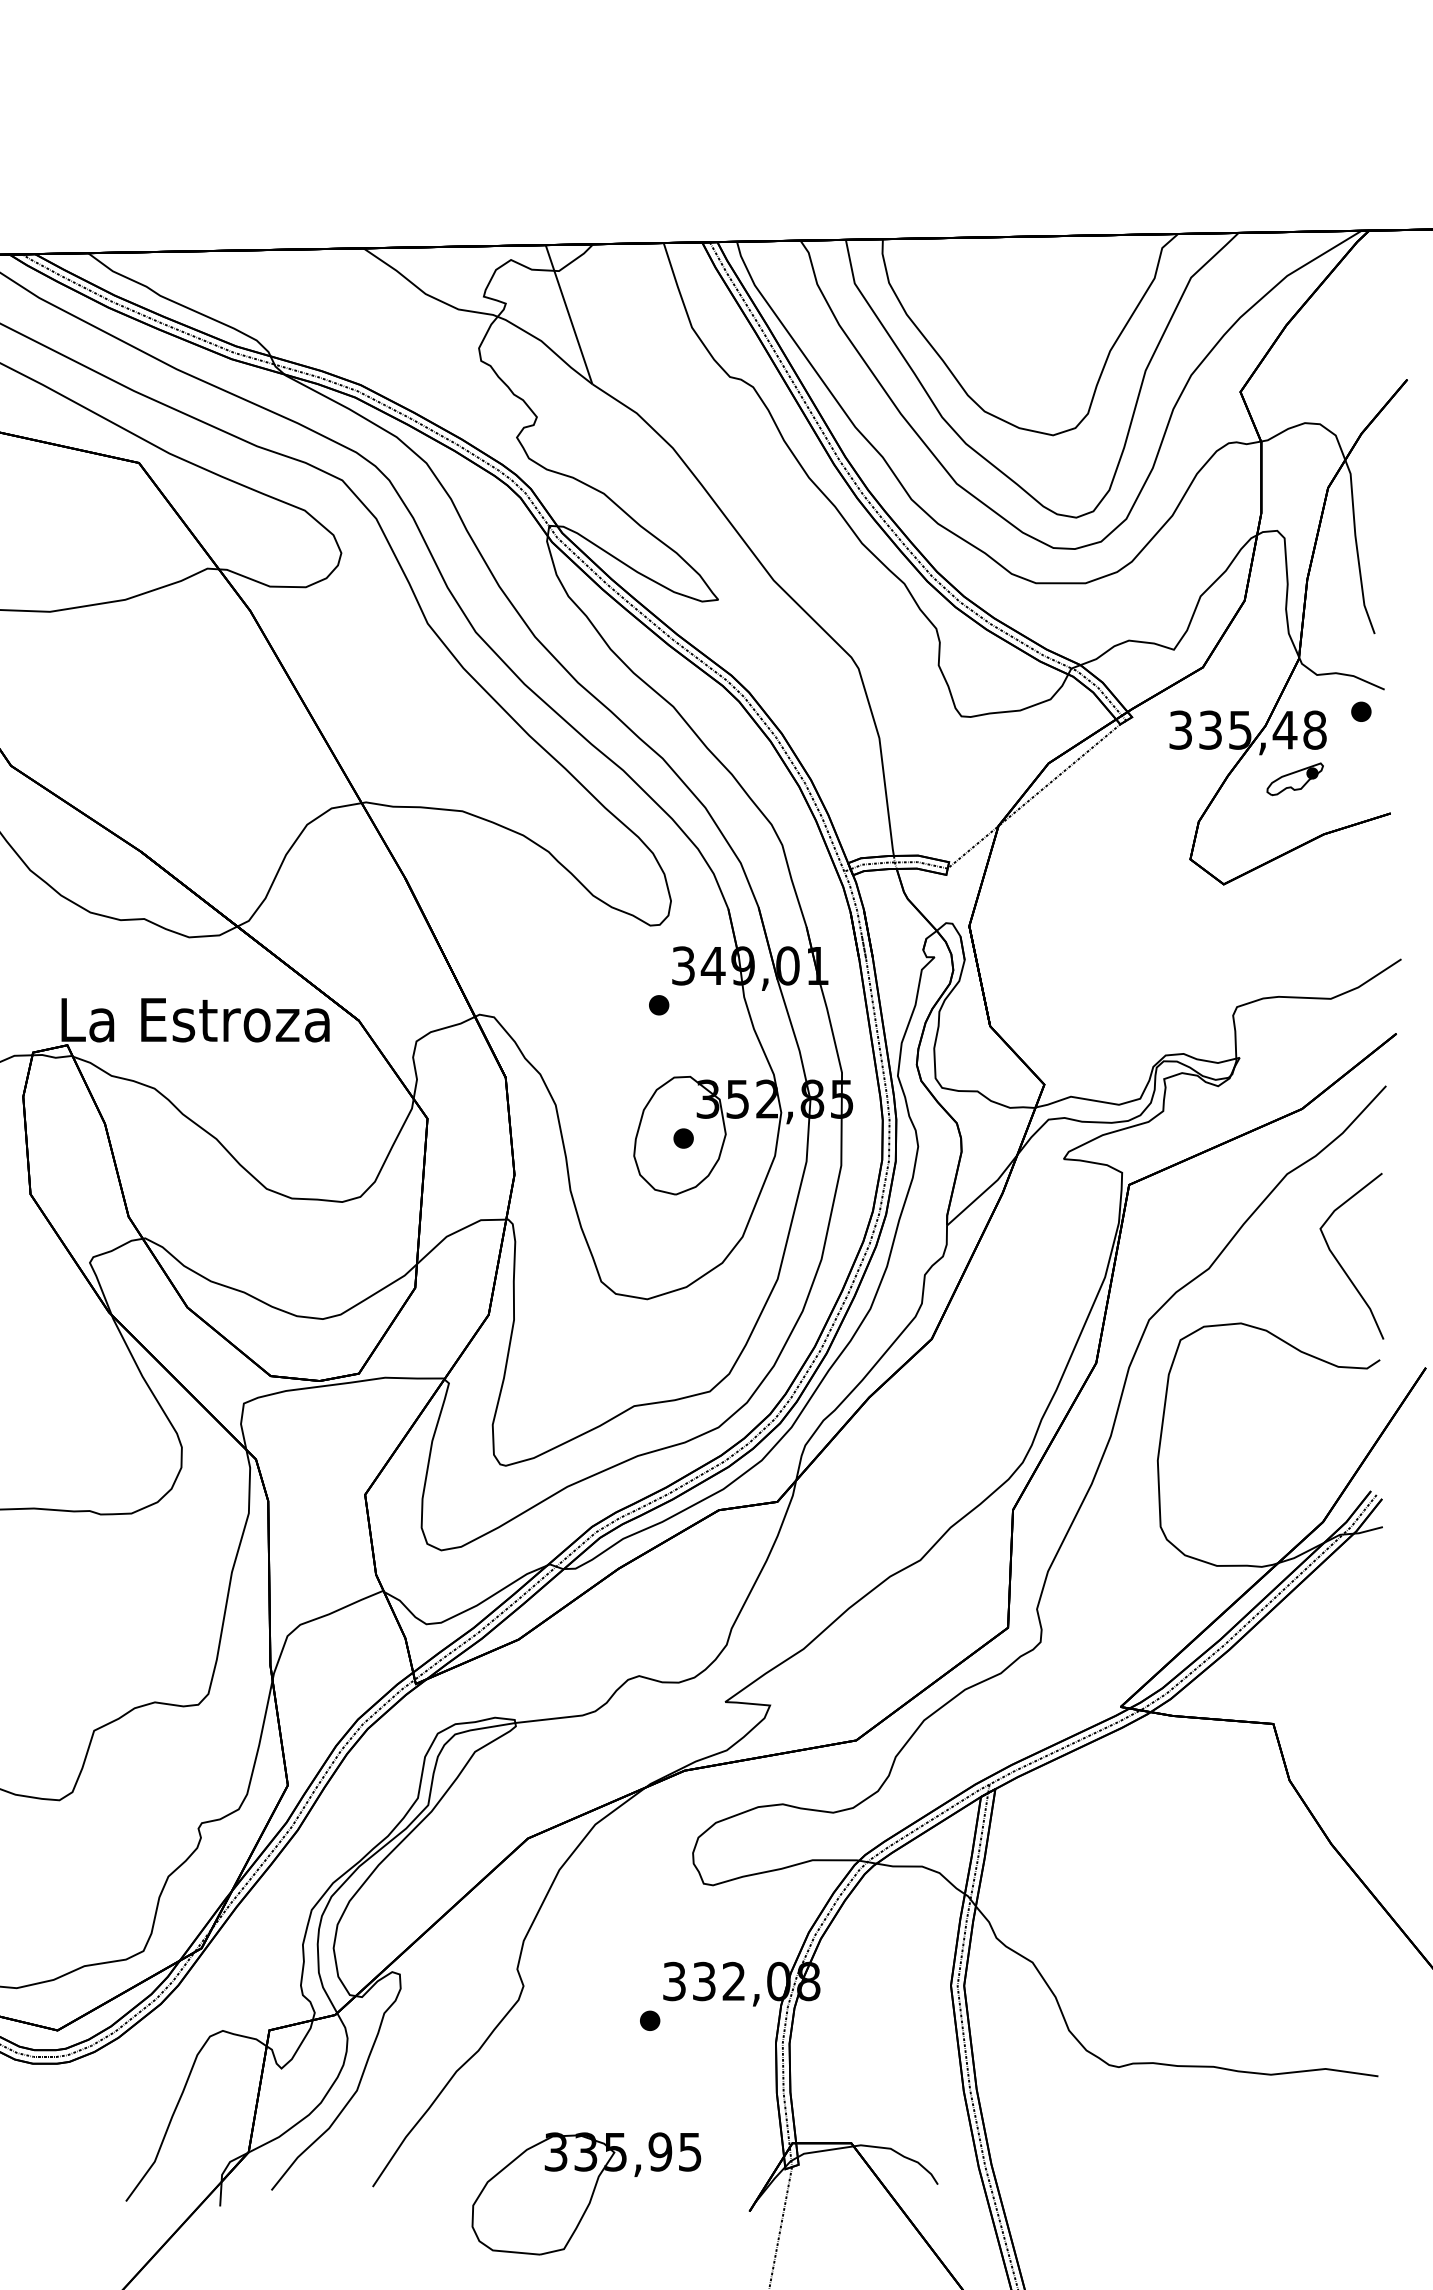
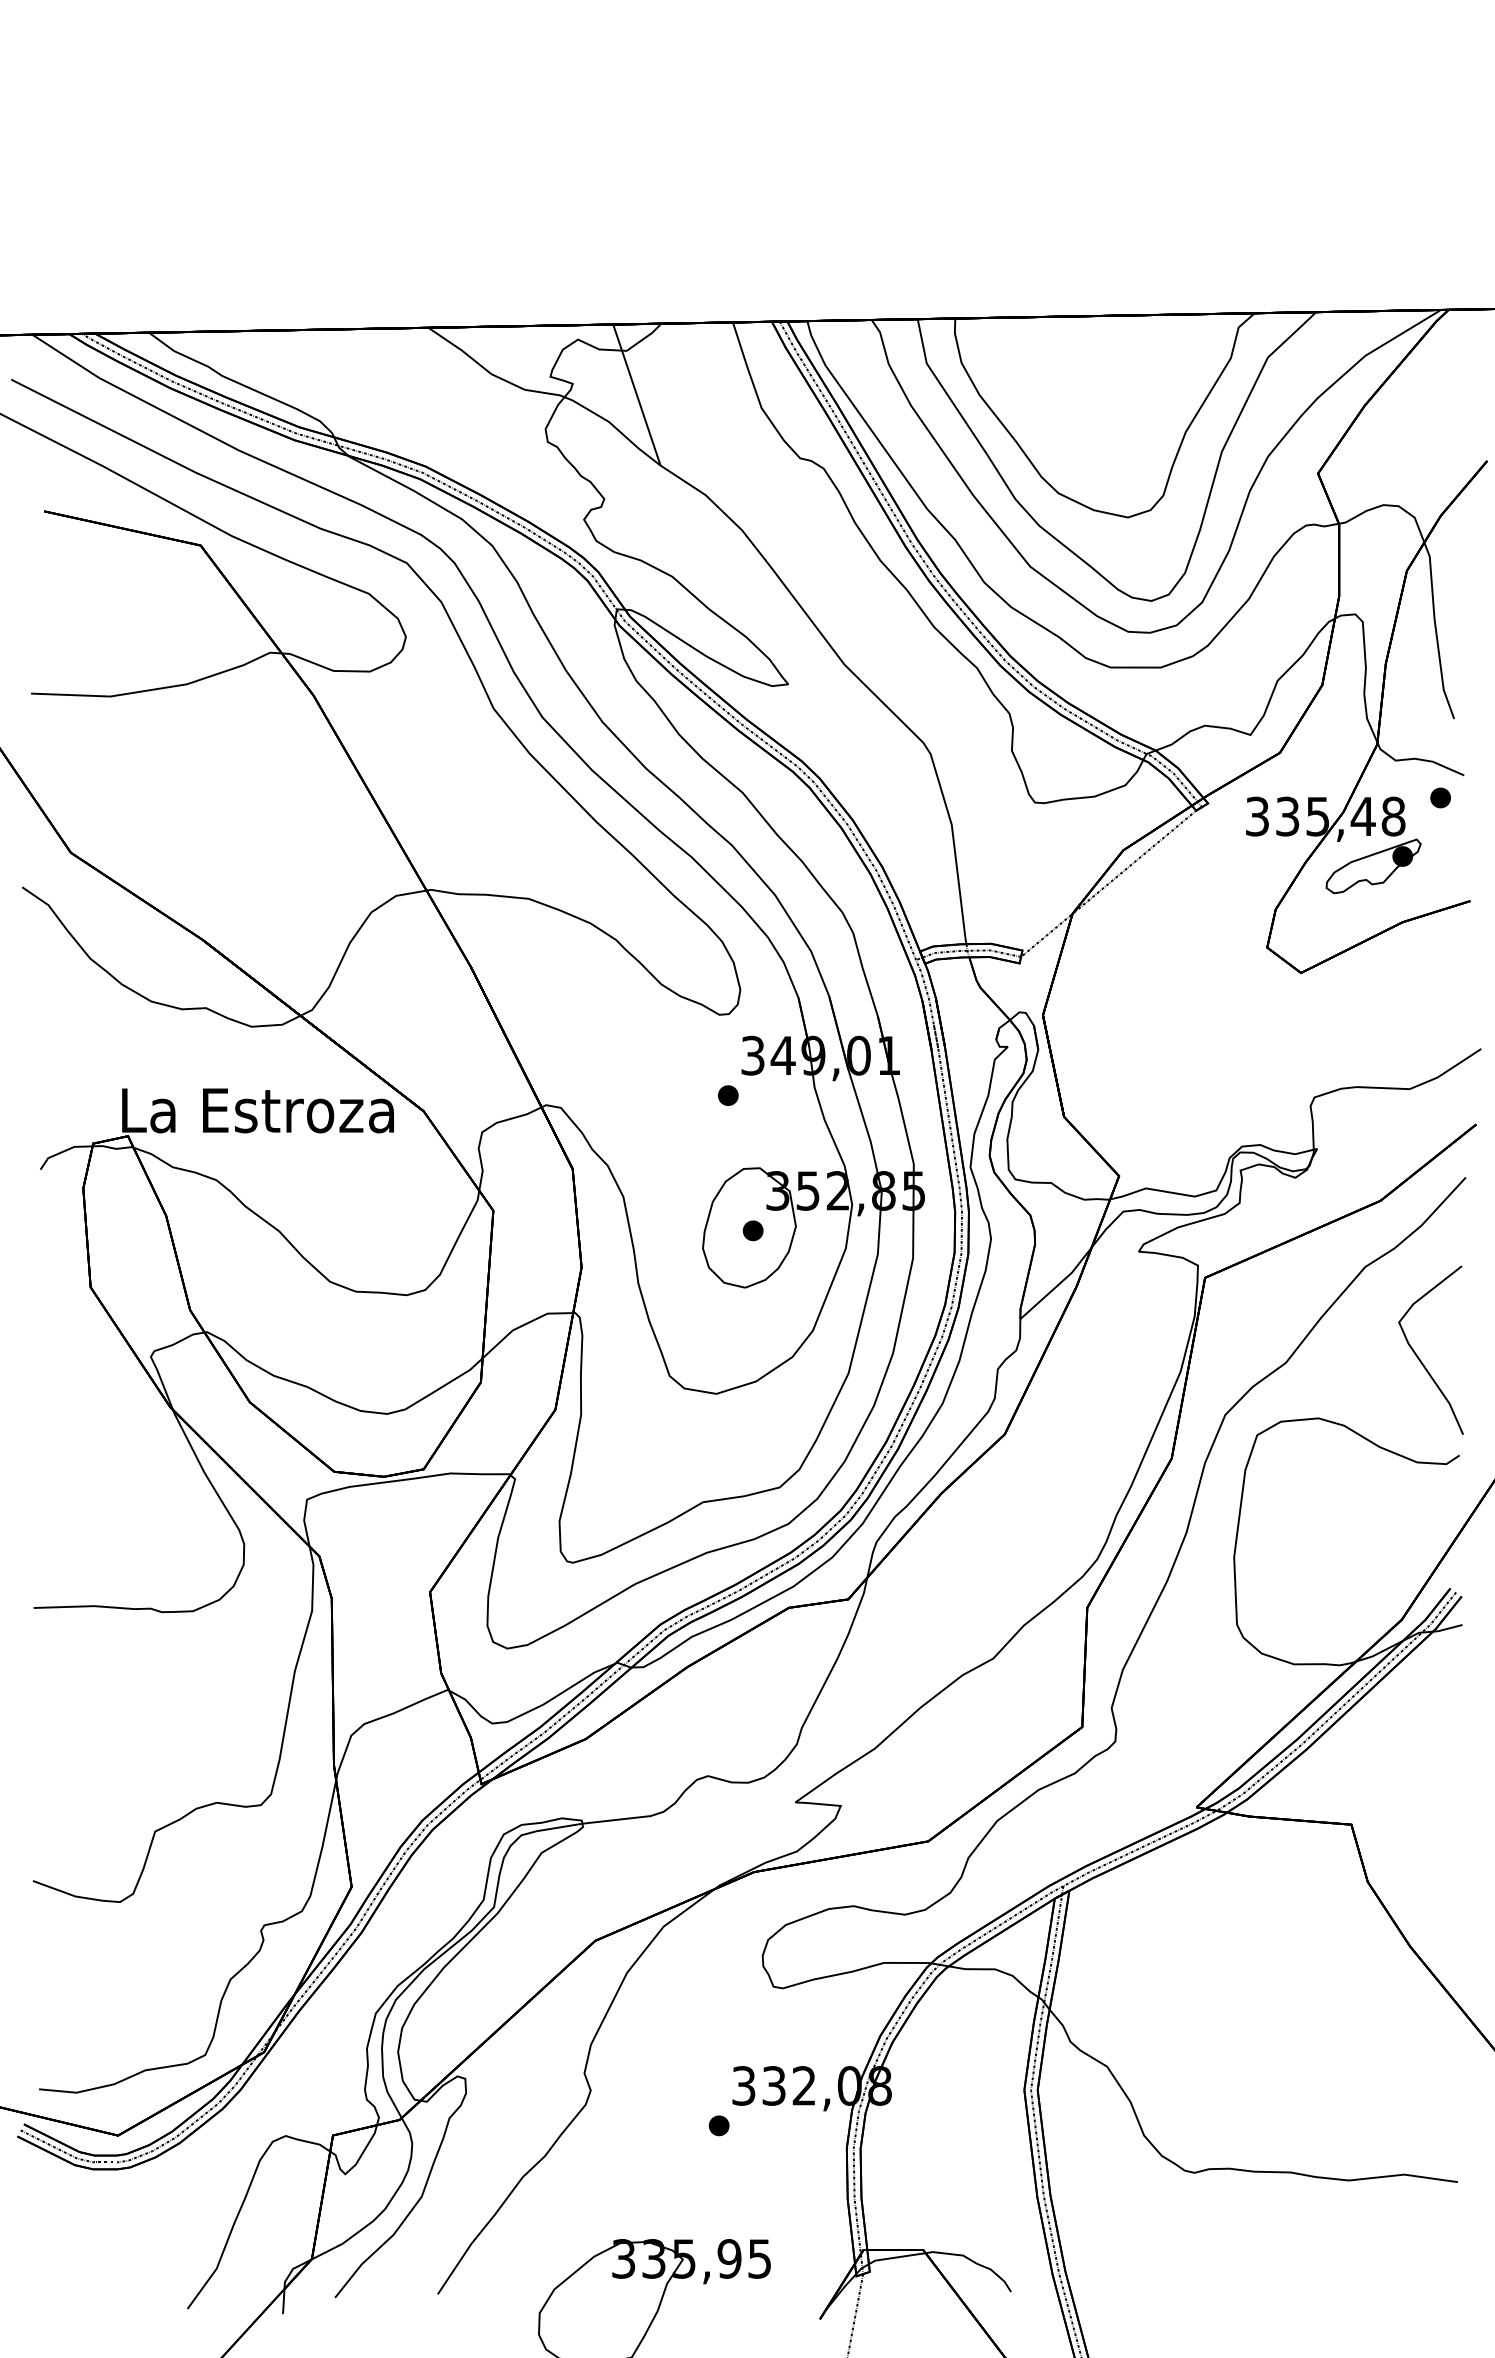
part: (1295, 779) -> (1373, 866), size x1.67

